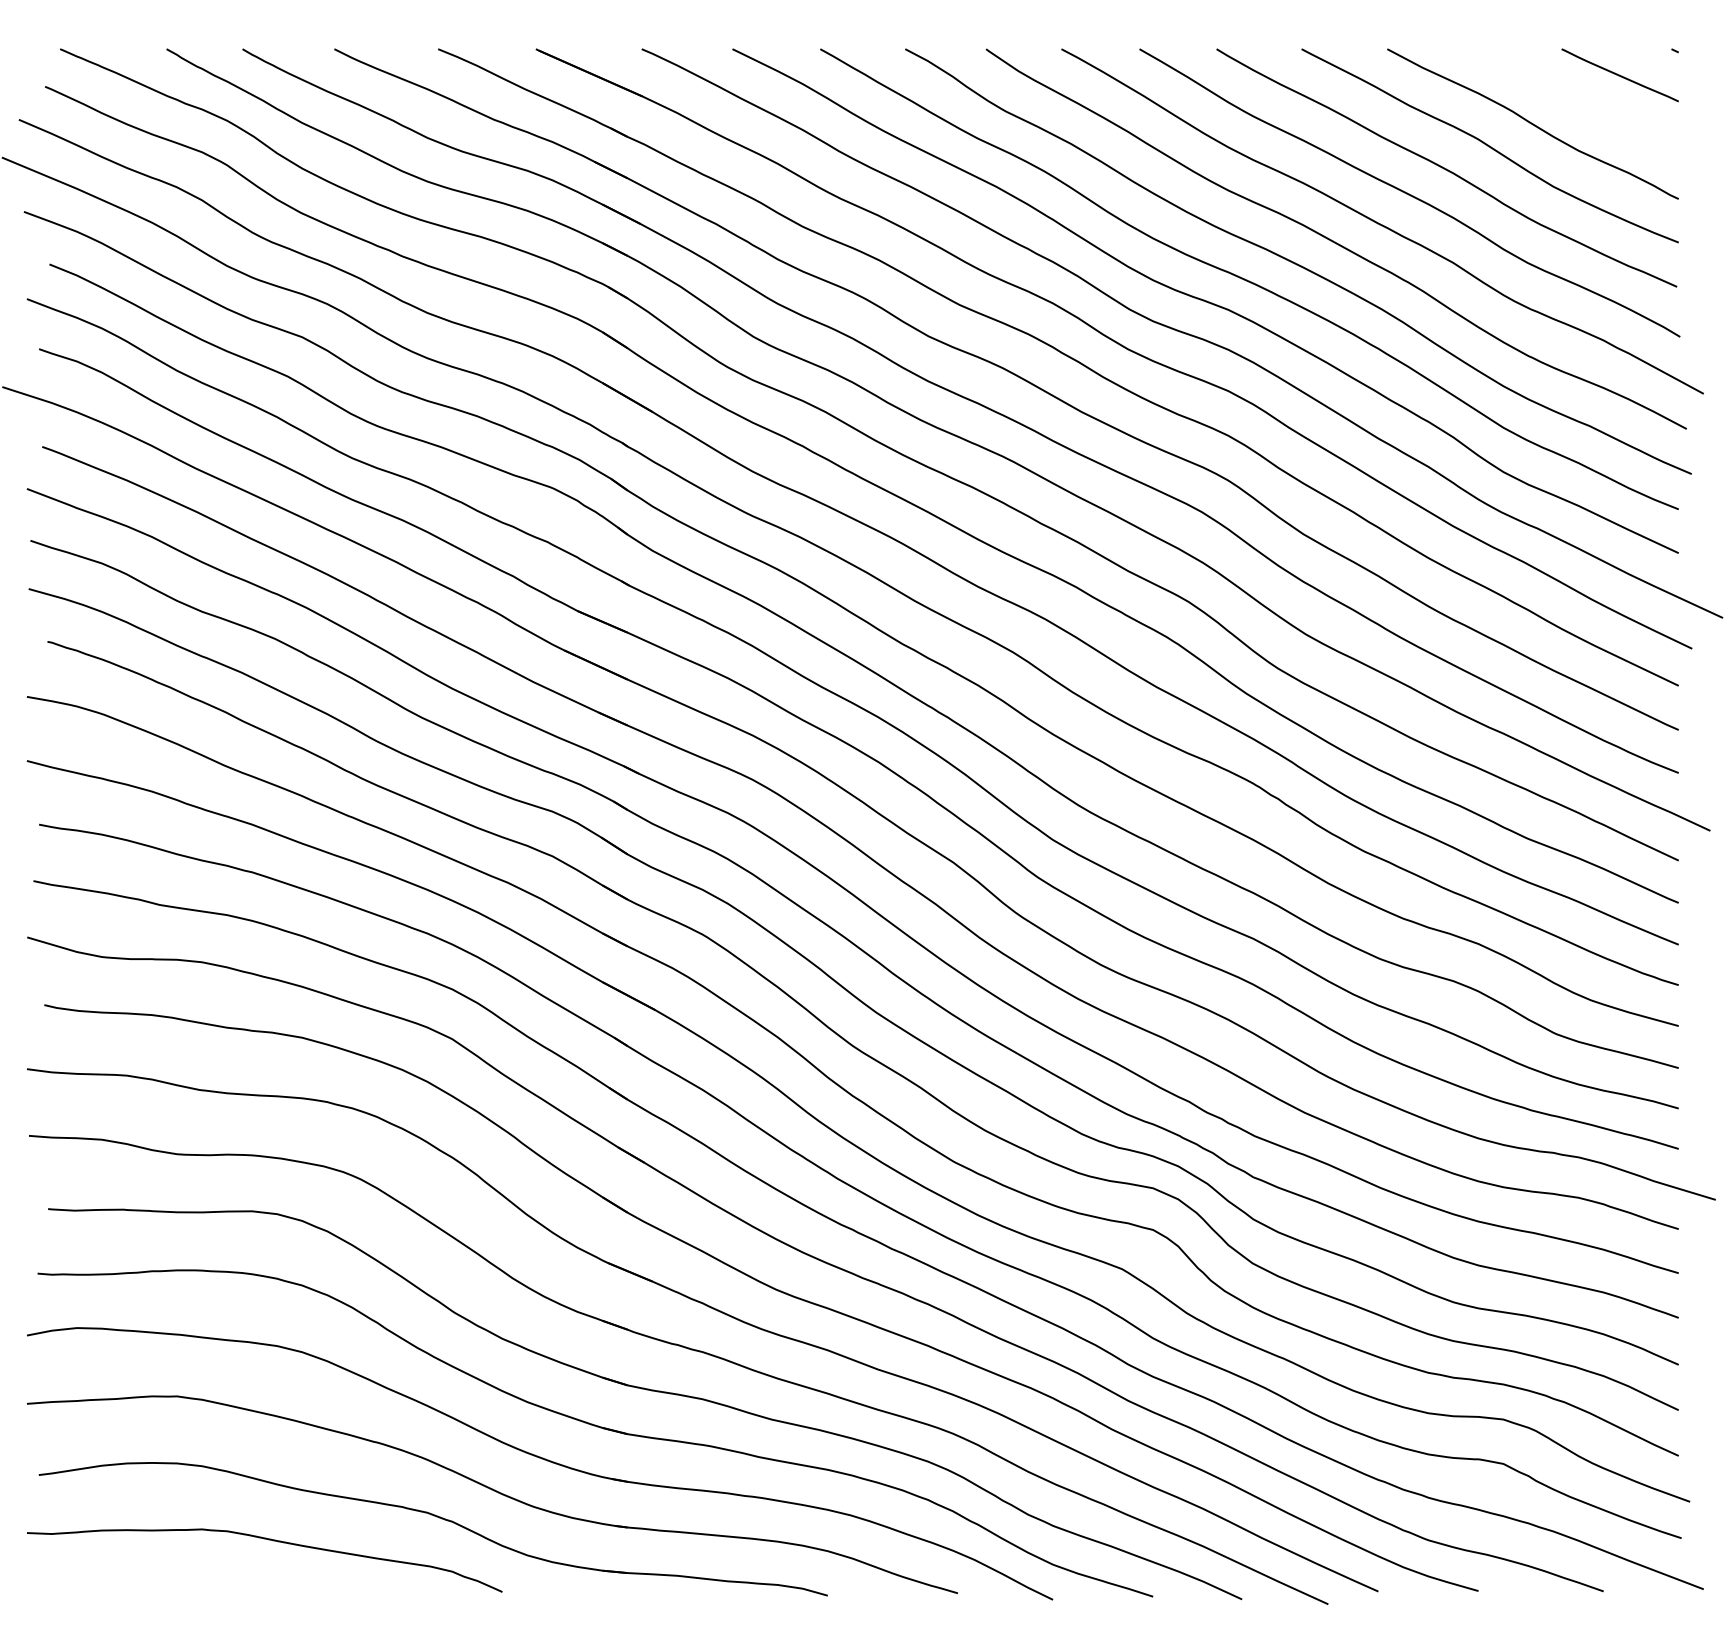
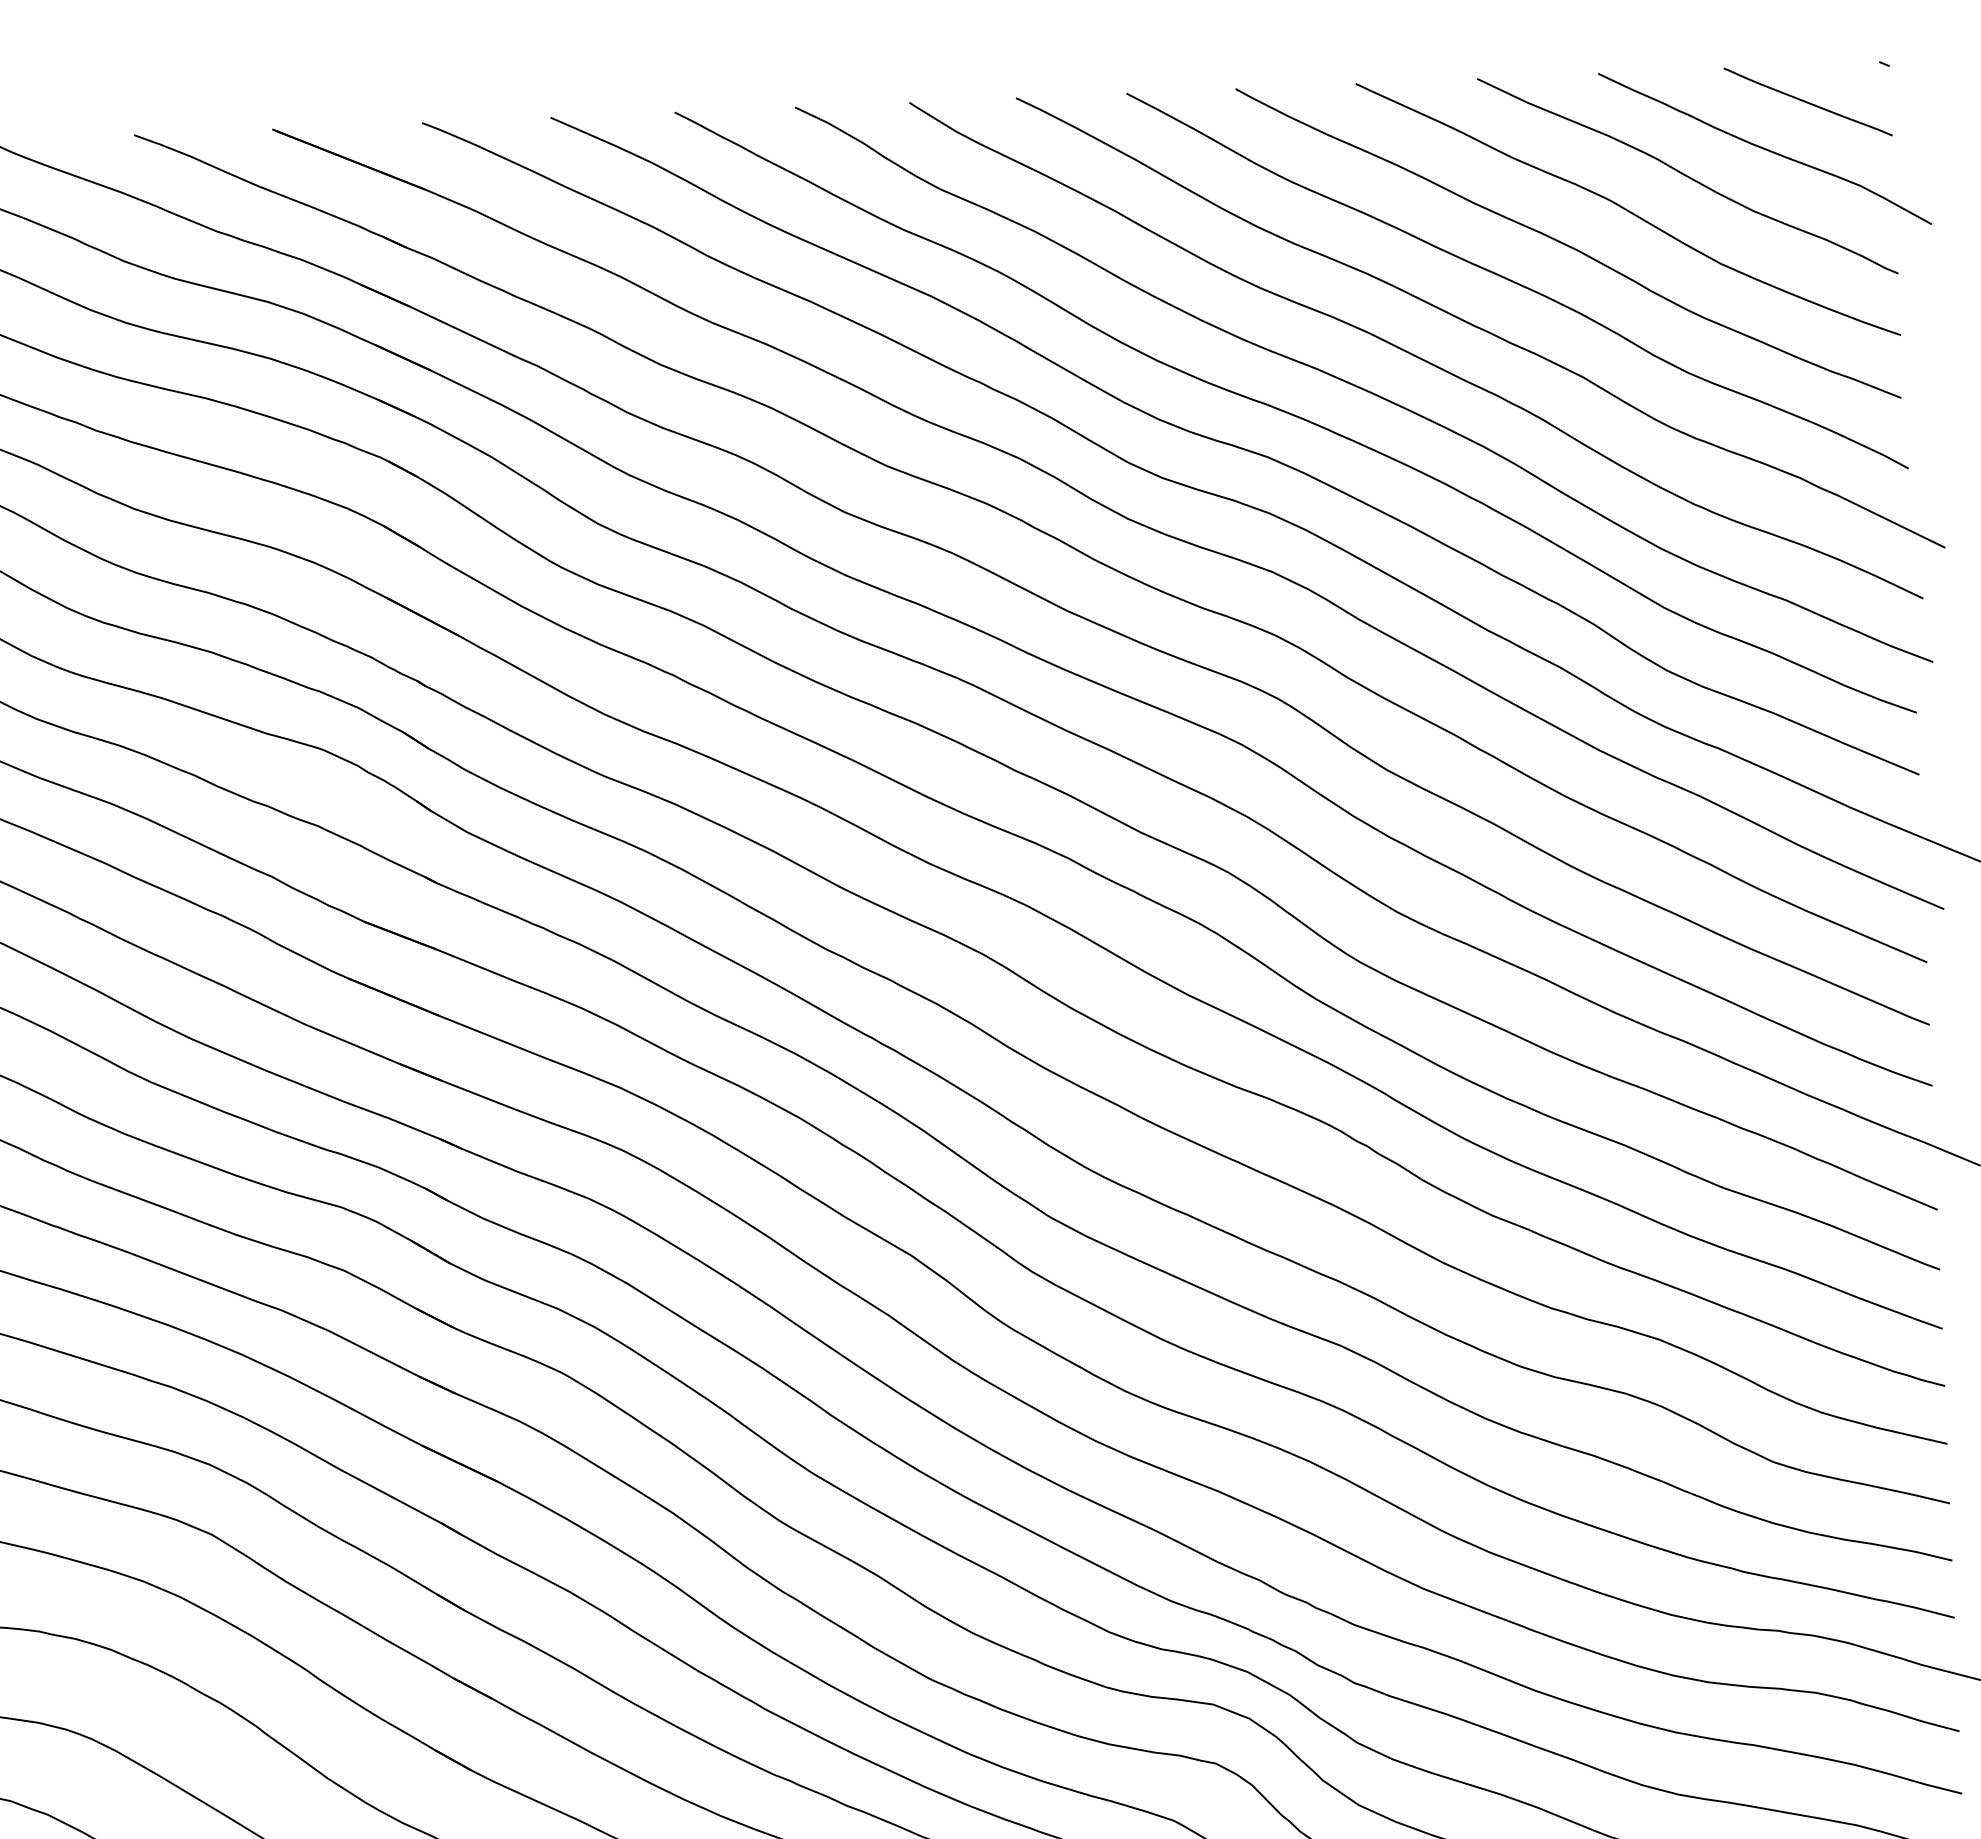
curve: (1587, 106) -> (1763, 148), added

